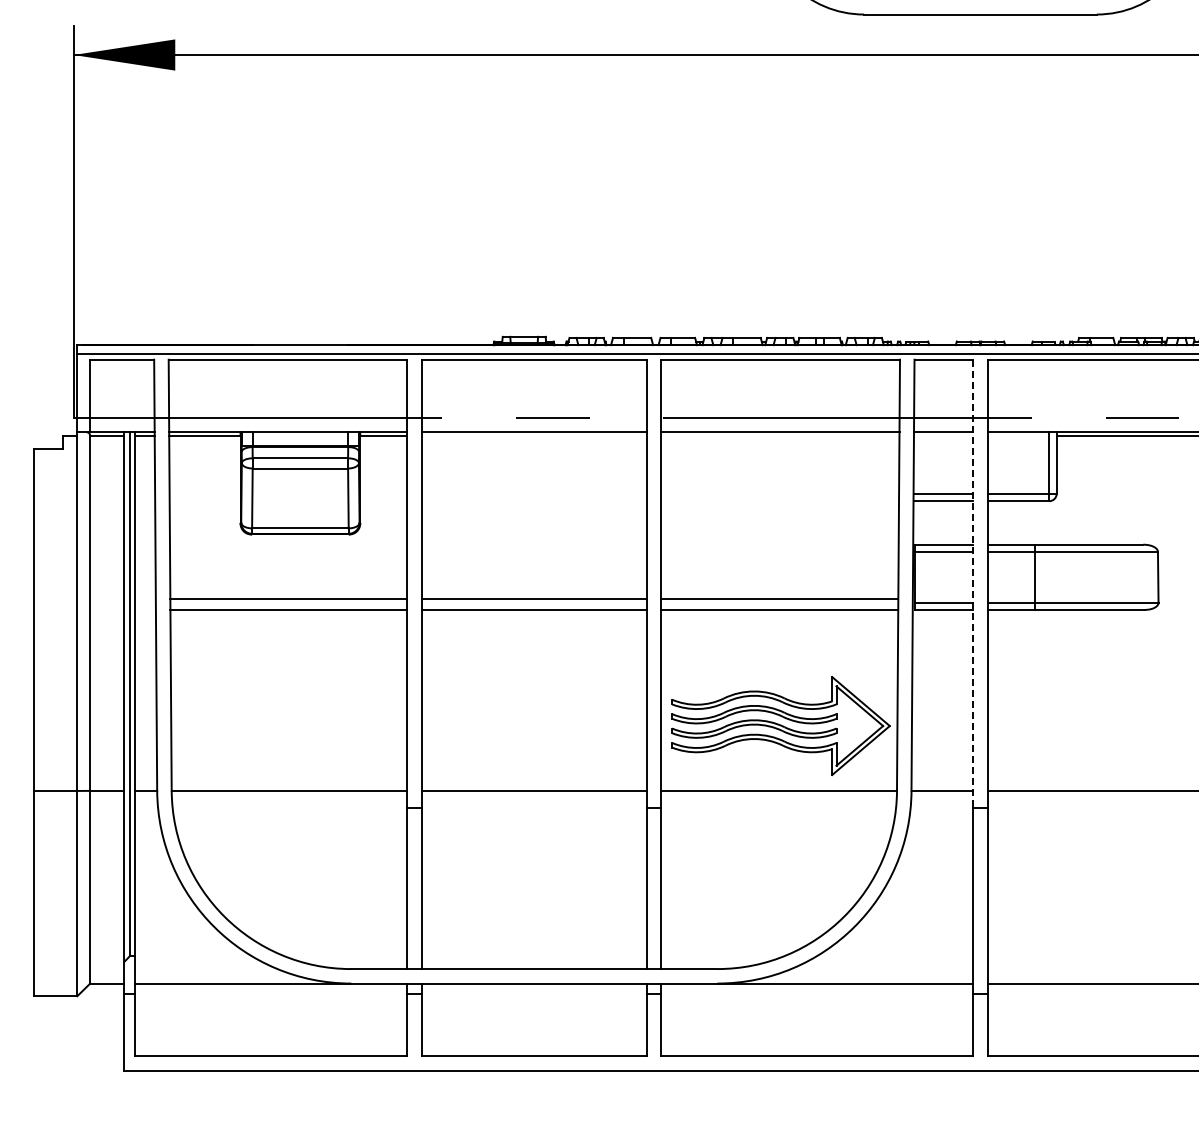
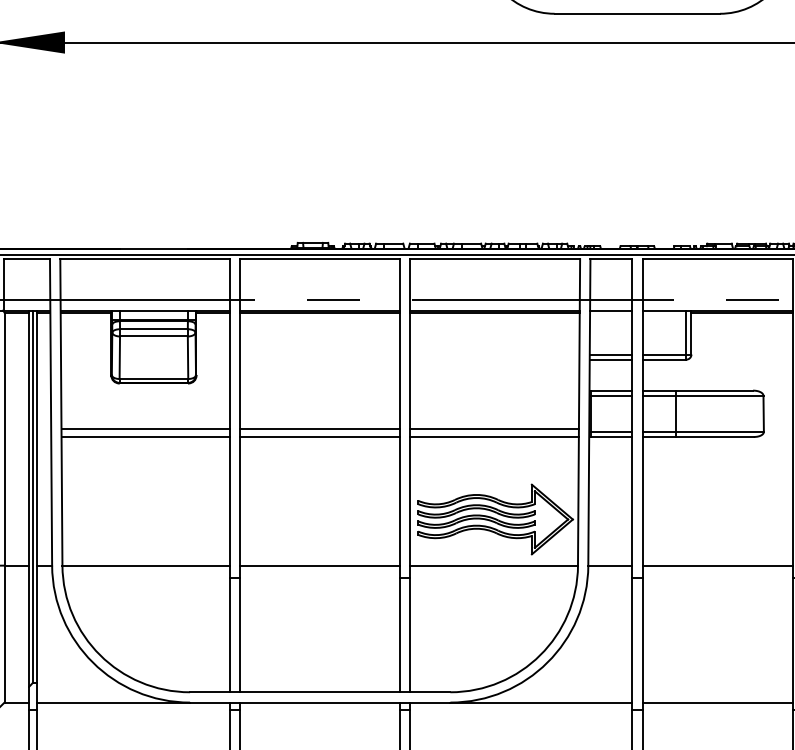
line: (533, 435) -> (319, 313), added
line: (780, 435) -> (495, 313), added
line: (973, 584) -> (632, 418), dashed -> solid

